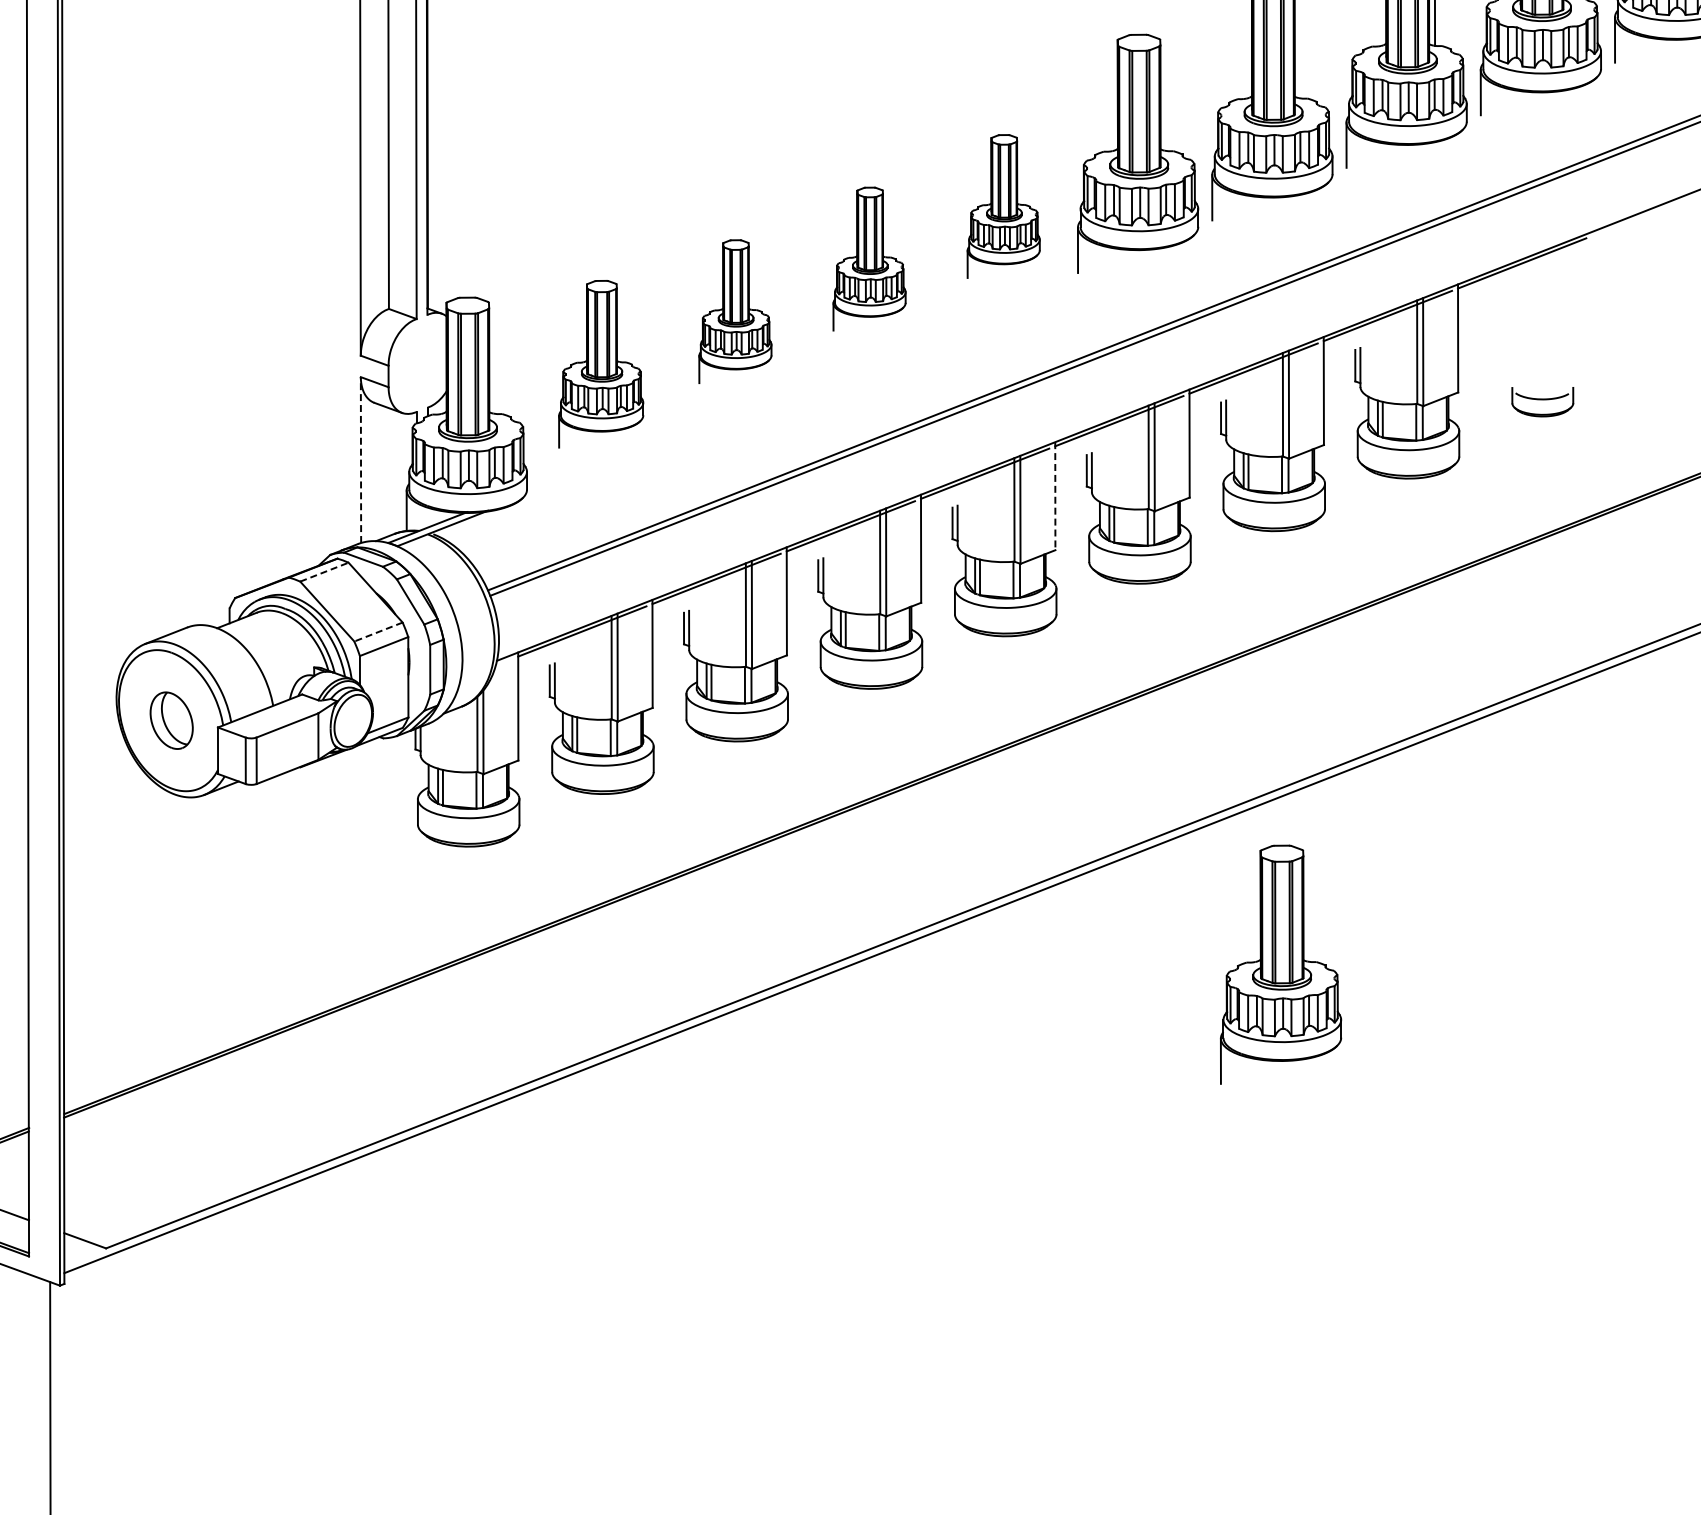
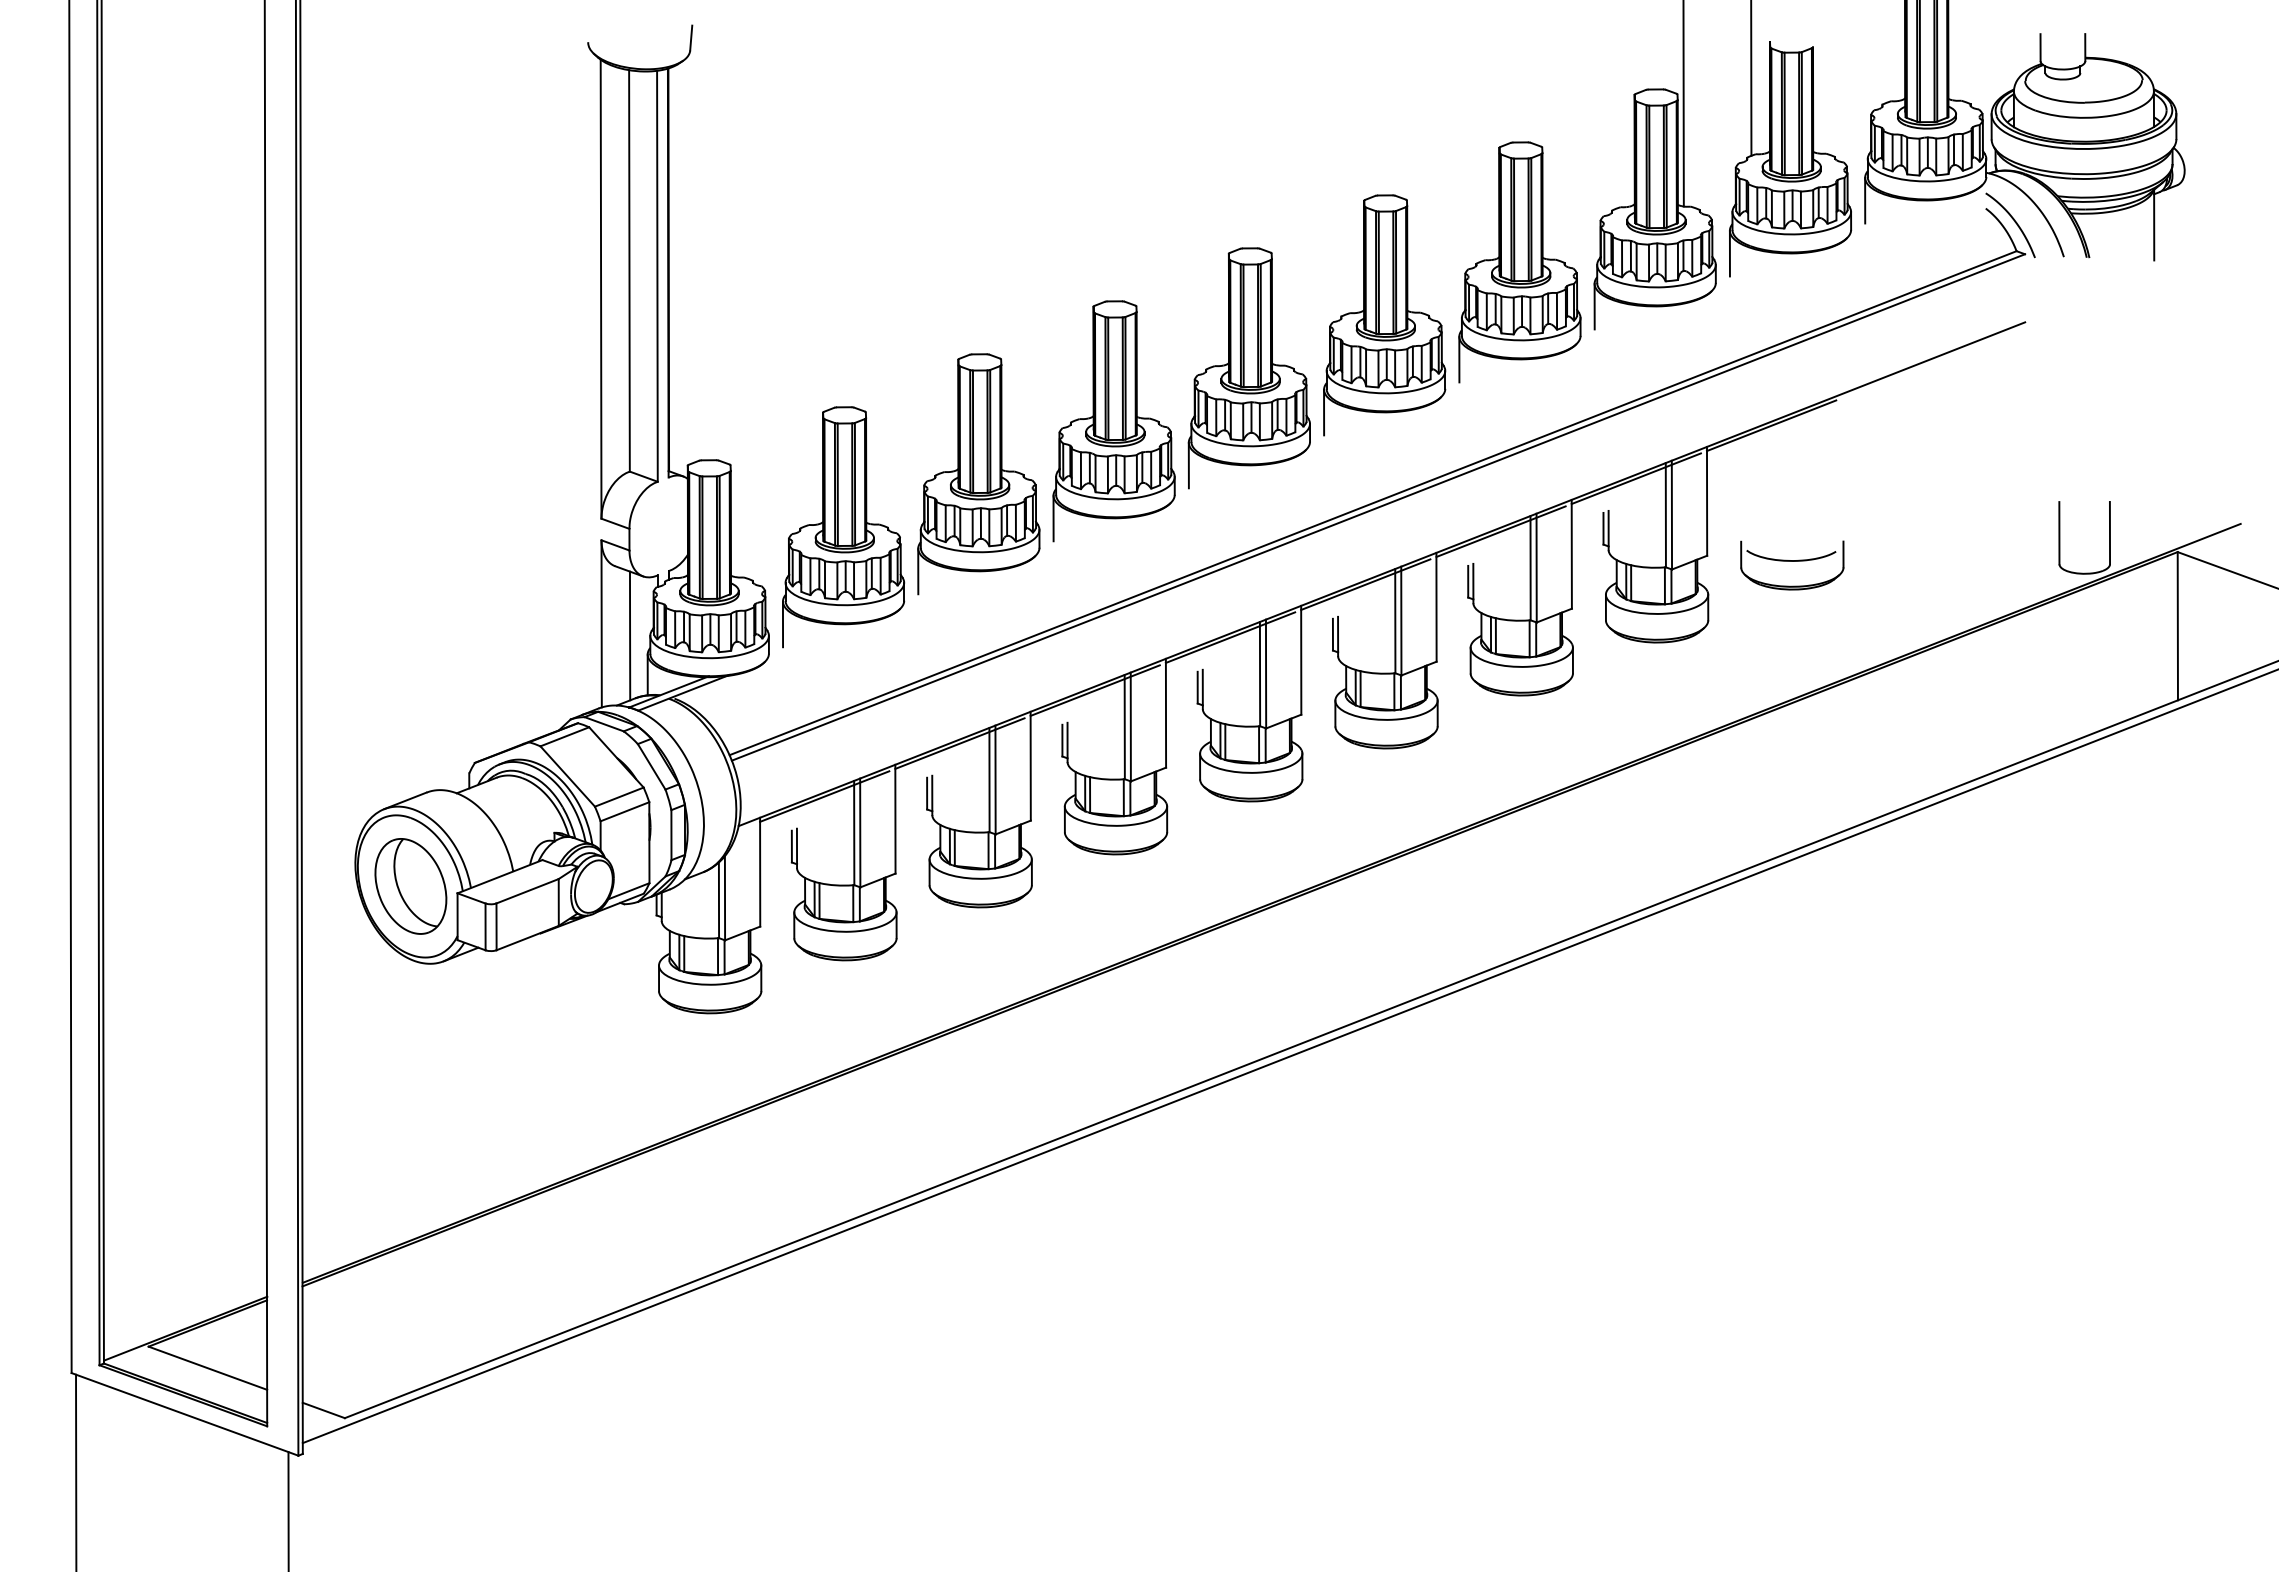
part: (1002, 206) -> (1248, 368), size x1.67
part: (868, 259) -> (1113, 421), size x1.67
part: (735, 311) -> (978, 474), size x1.67
part: (601, 364) -> (843, 527), size x1.43
part: (1542, 402) -> (1792, 565), size x1.67
line: (360, 459) -> (601, 623), dashed -> solid
line: (388, 471) -> (629, 635), added
line: (1055, 496) -> (1301, 660), dashed -> solid
line: (325, 571) -> (565, 736), dashed -> solid
line: (377, 632) -> (618, 797), dashed -> solid
part: (171, 720) -> (410, 886), size x1.67
part: (1280, 964) -> (1528, 1132), removed

